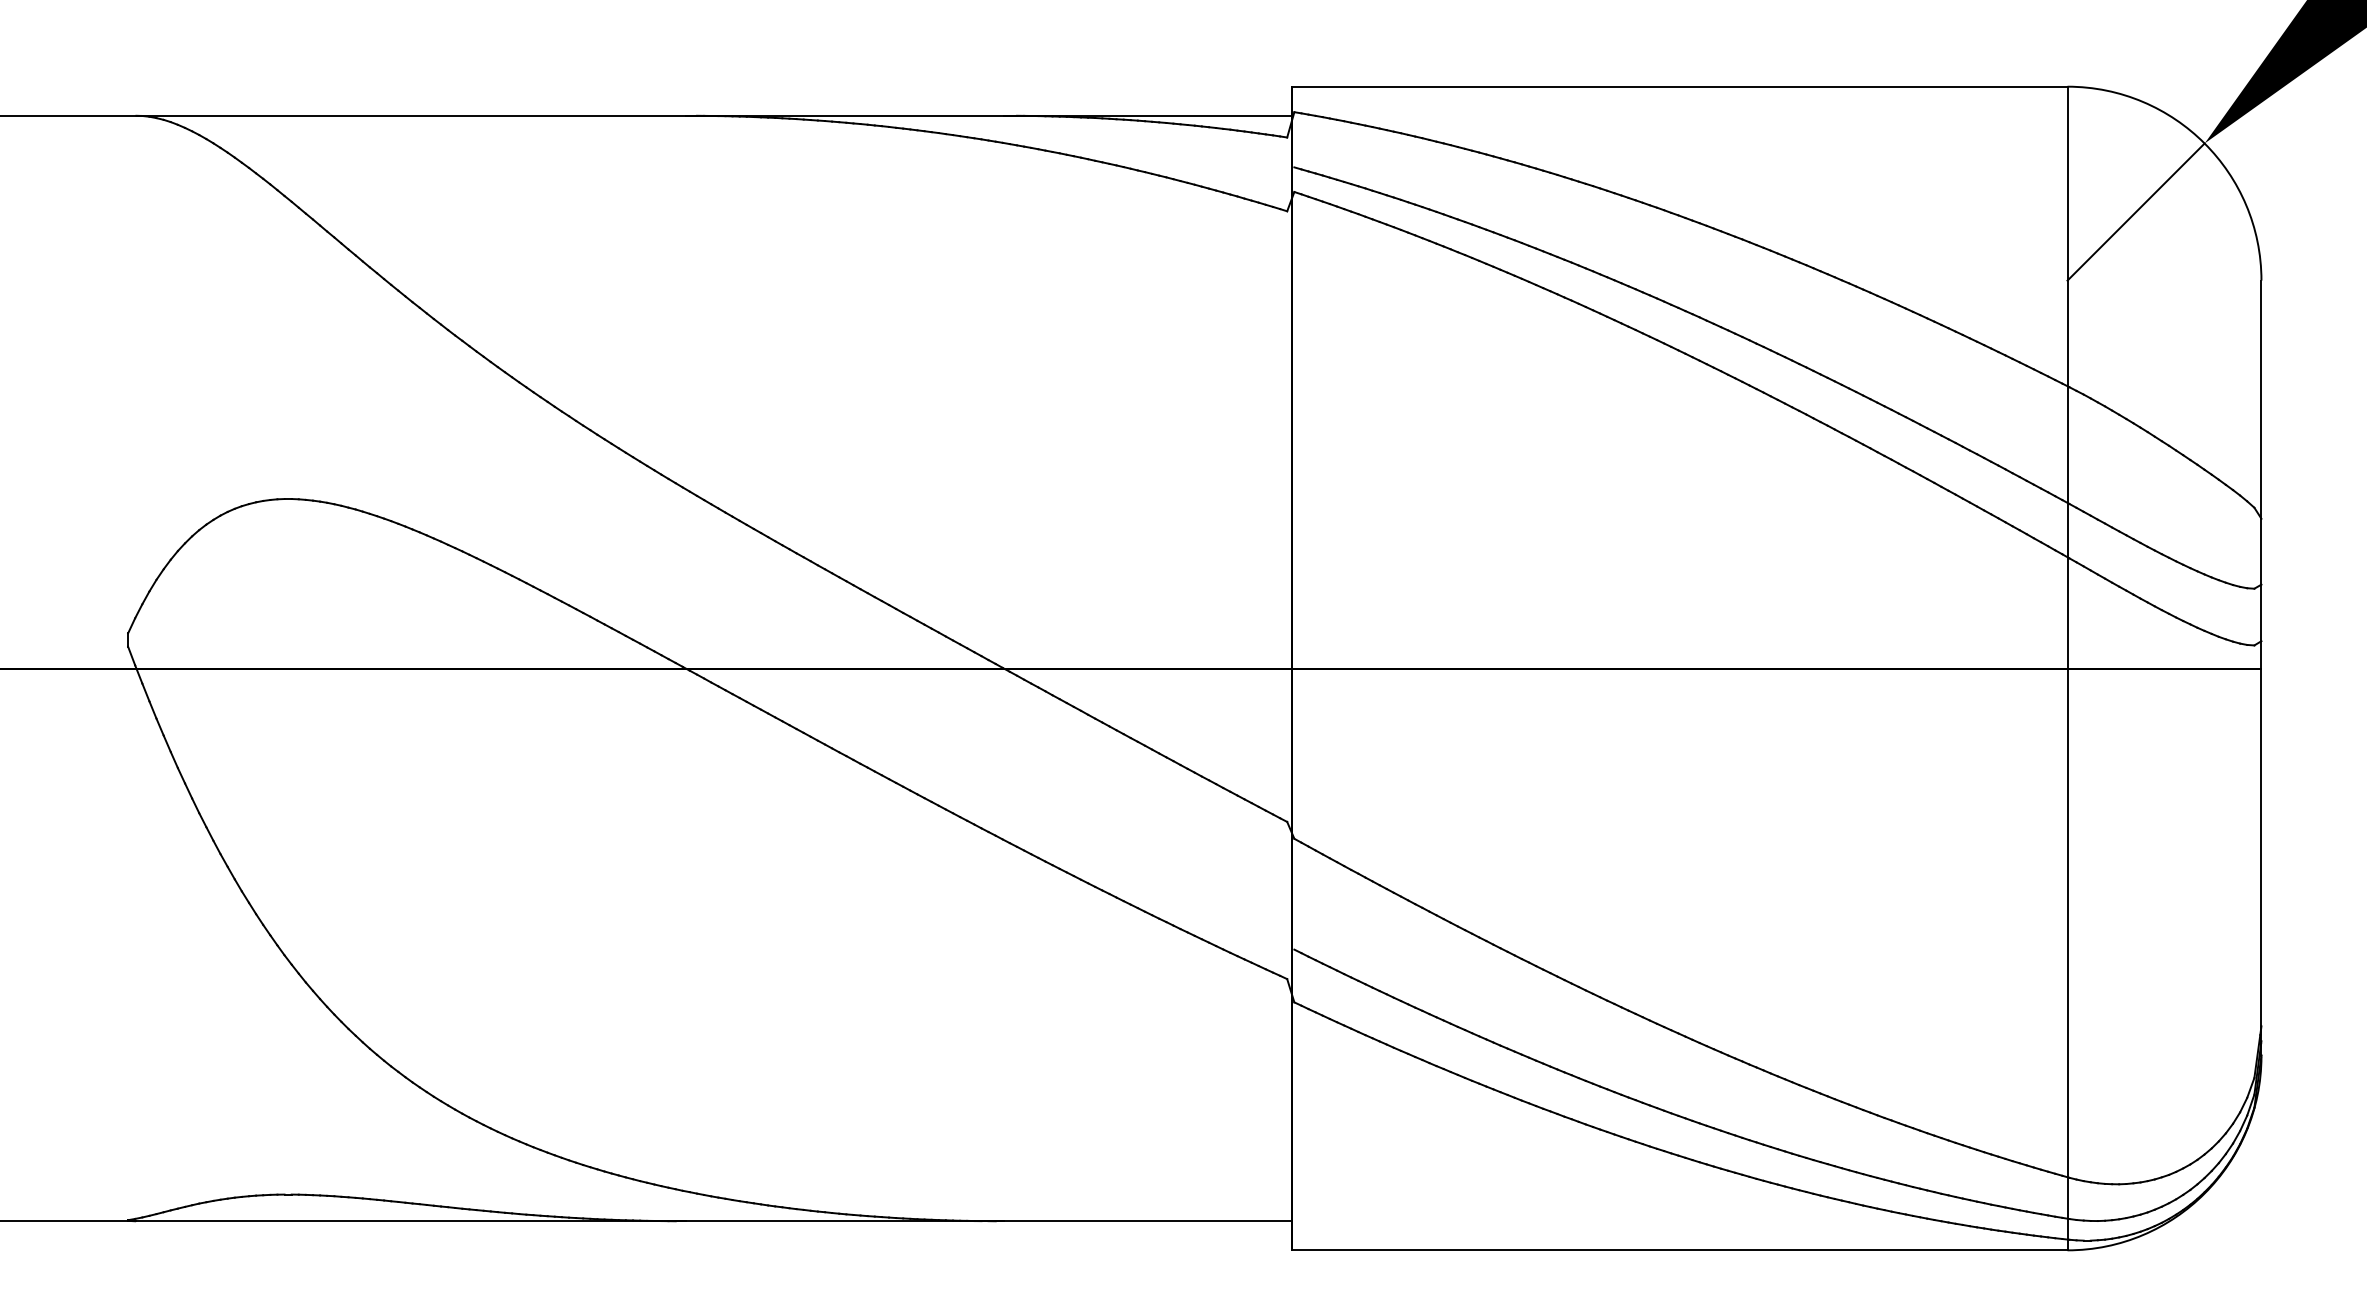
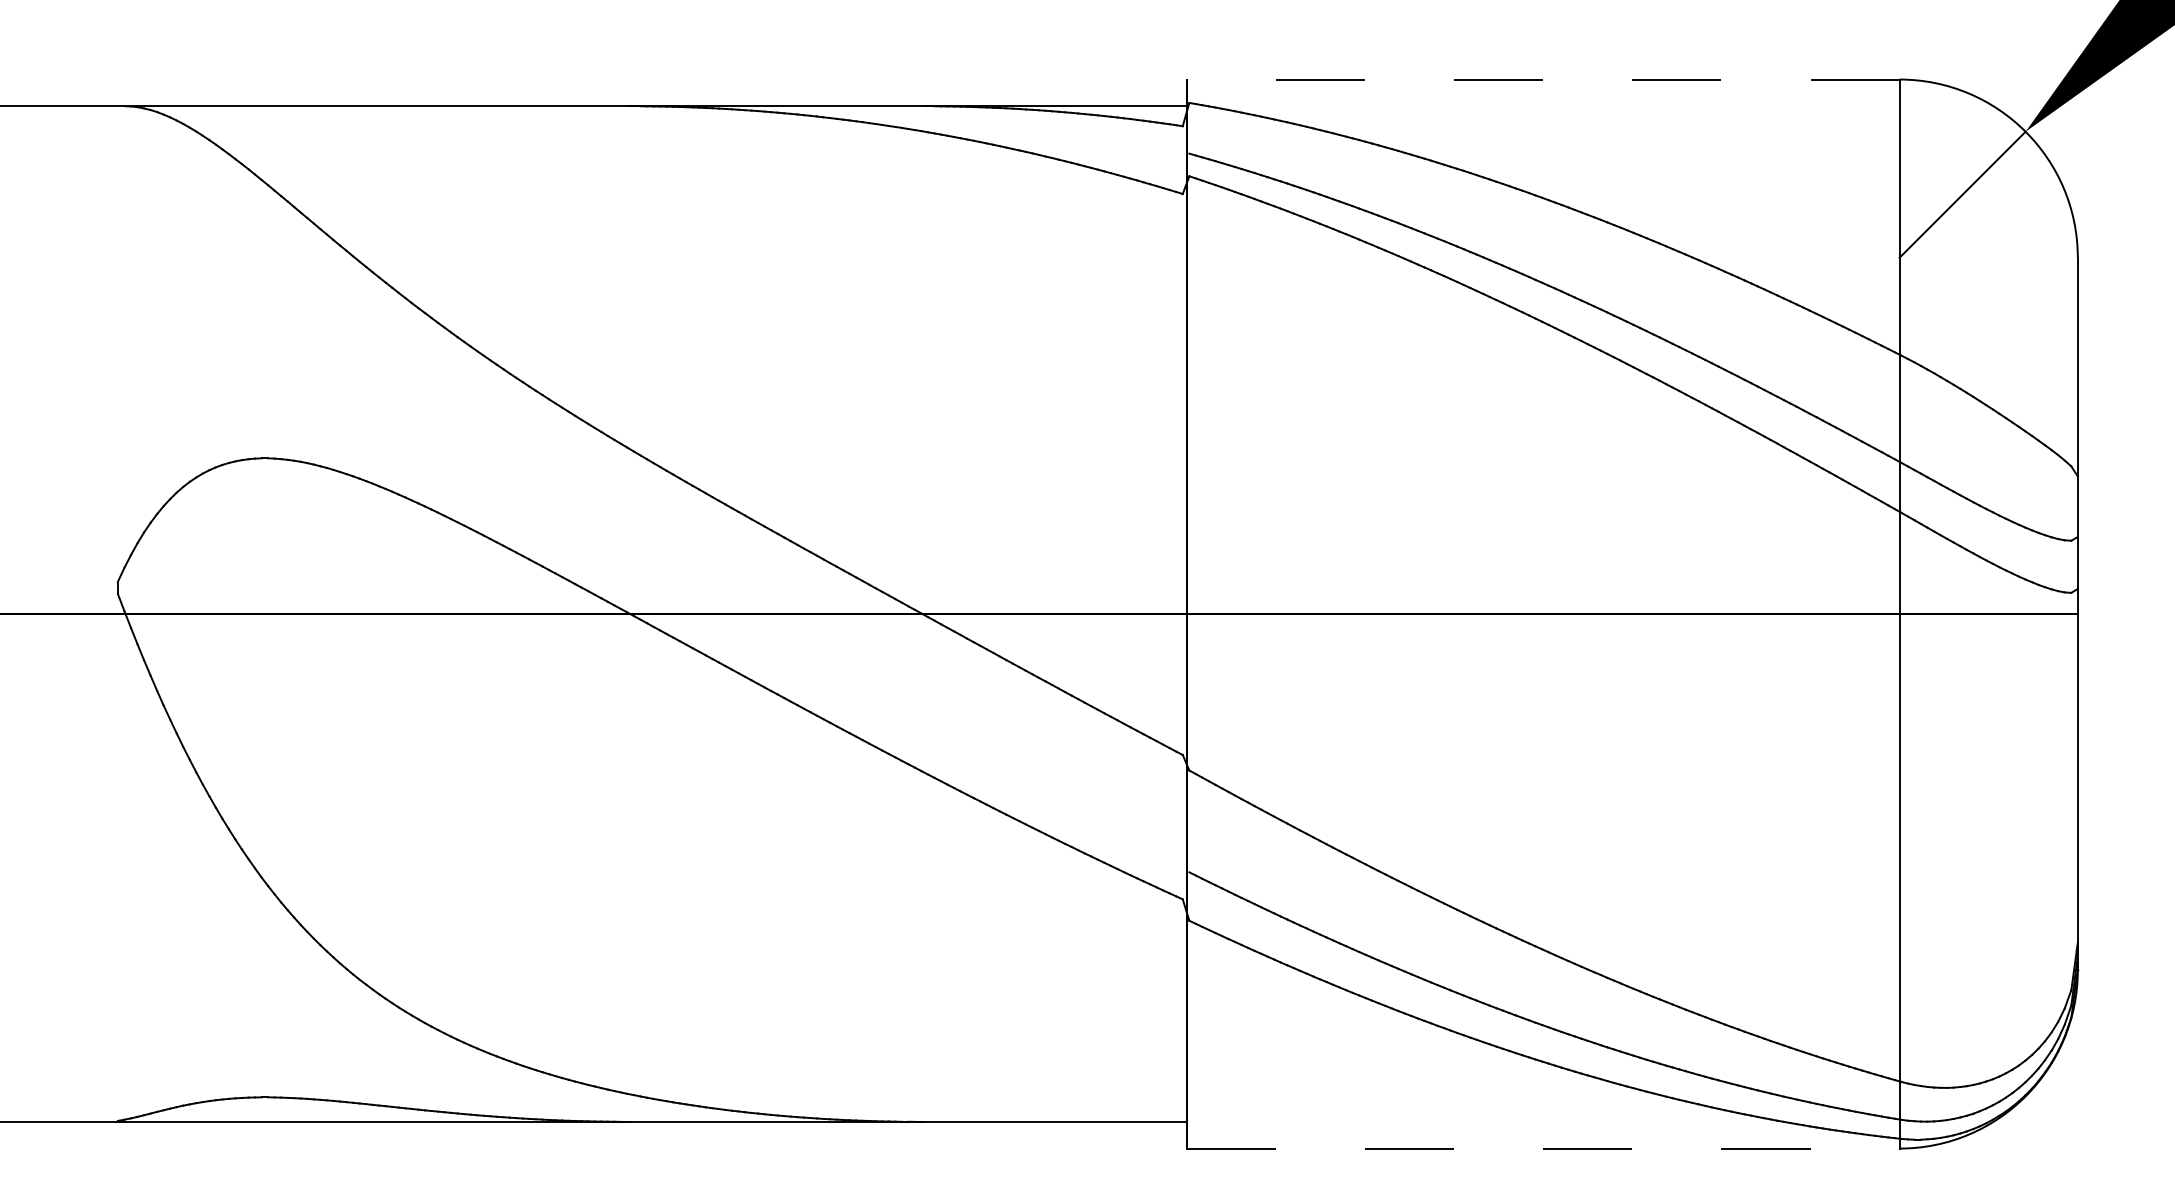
line: (1678, 86) -> (1542, 79), solid -> dashed
line: (1679, 1250) -> (1543, 1148), solid -> dashed

